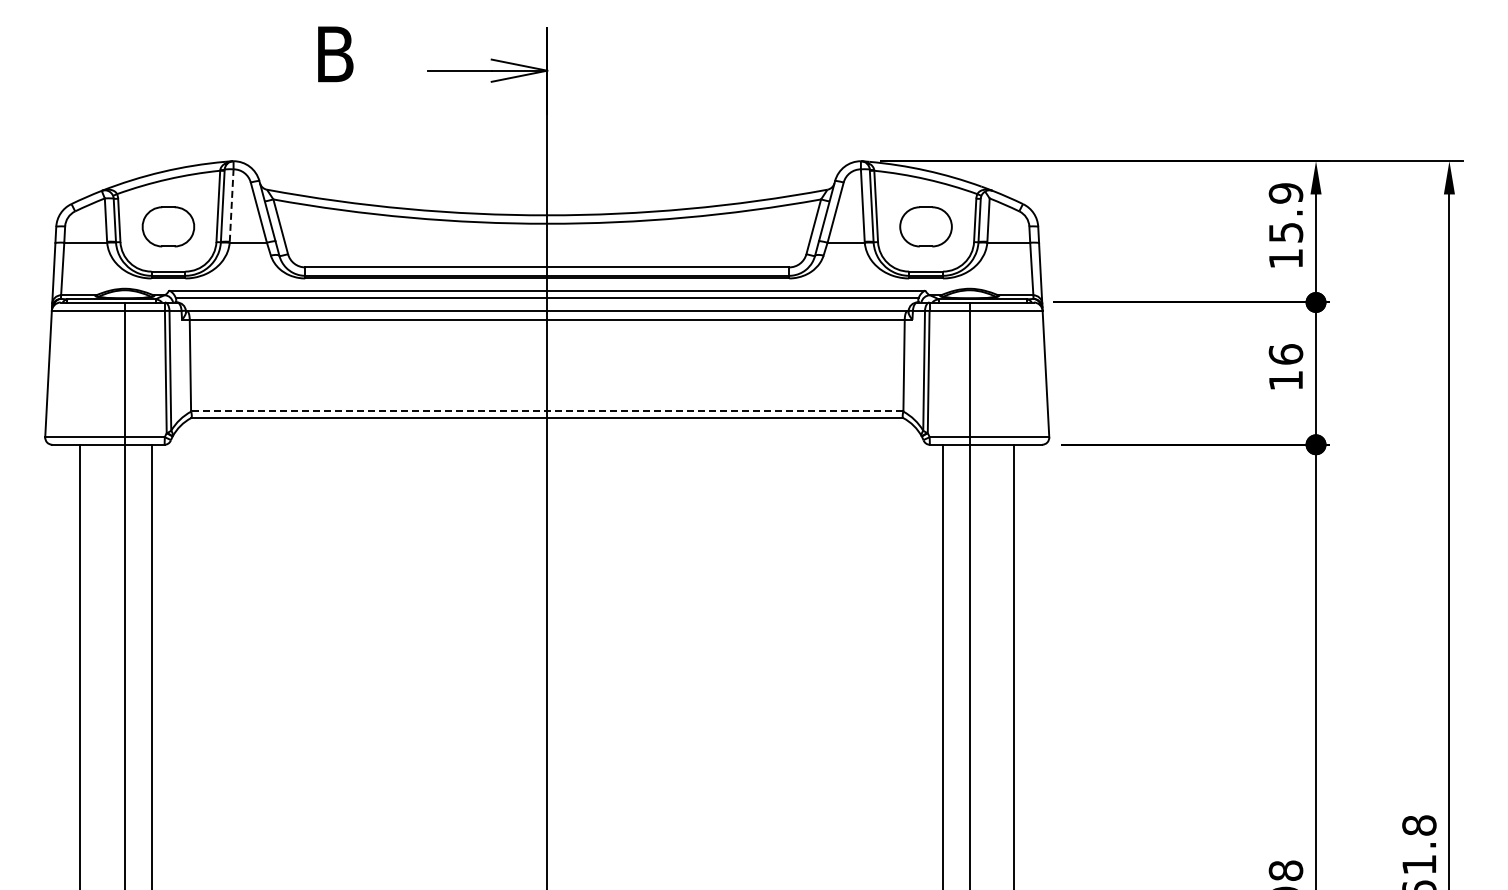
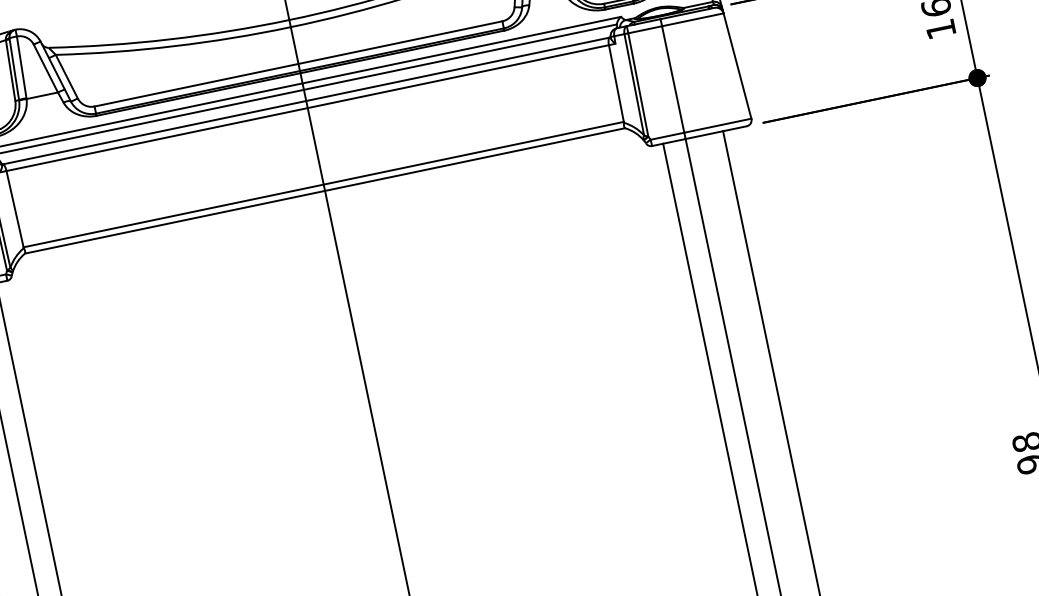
line: (231, 205) -> (21, 67), dashed -> solid
line: (546, 410) -> (323, 184), dashed -> solid

